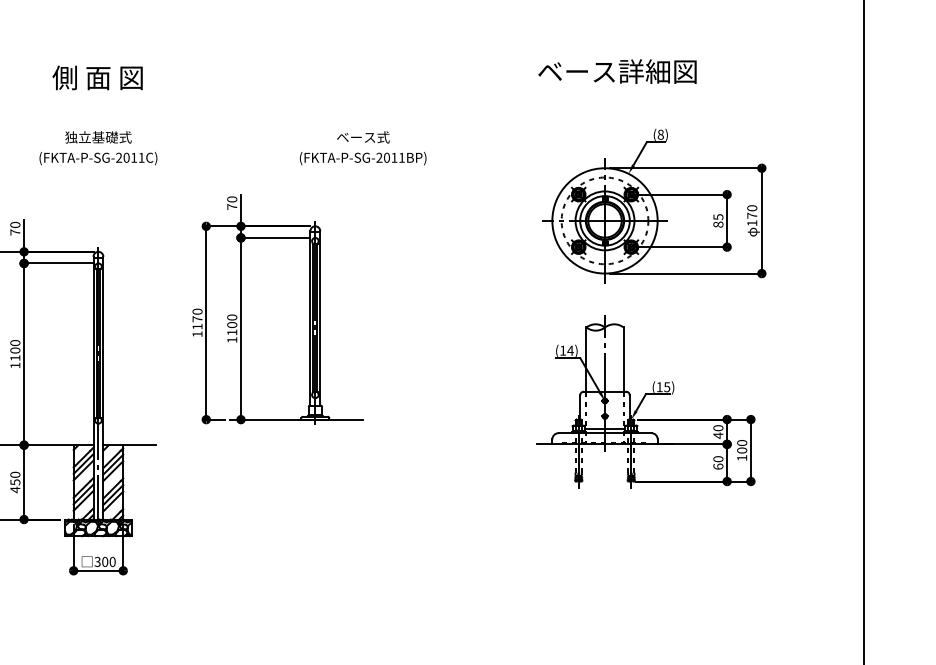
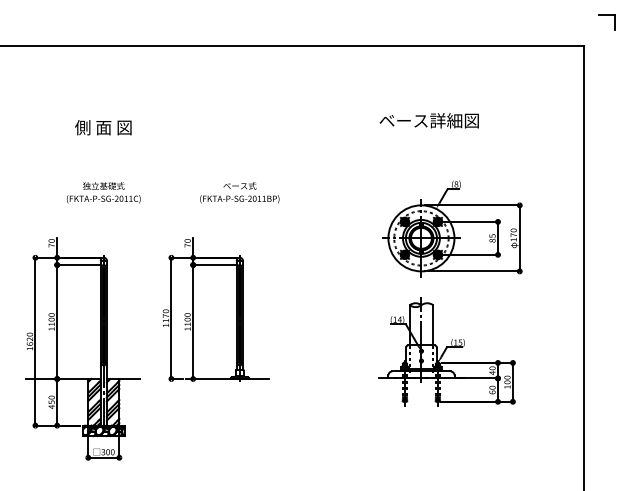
text: (616, 71) -> (428, 120), moved
text: (97, 77) -> (103, 127), moved
text: (362, 147) -> (239, 192), moved
part: (276, 308) -> (215, 309), moved

